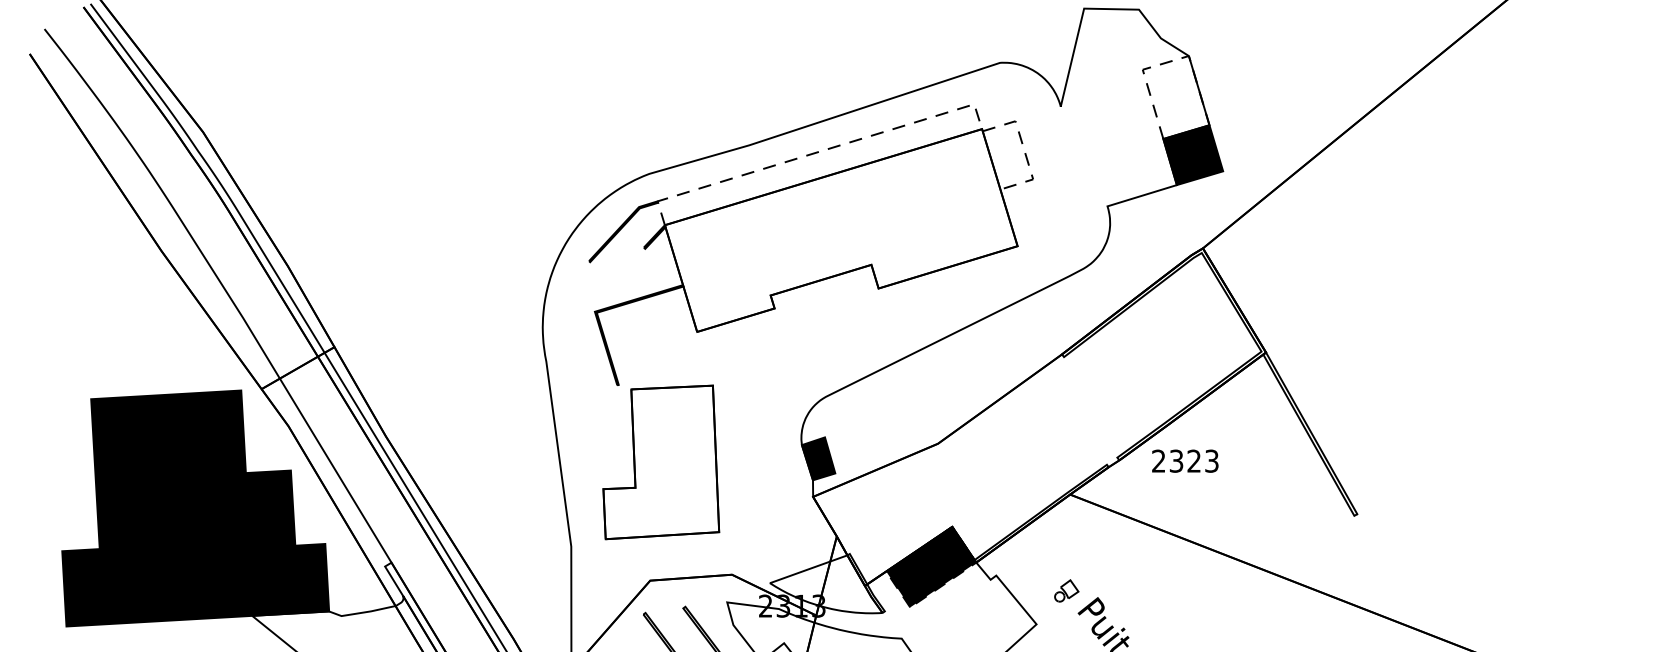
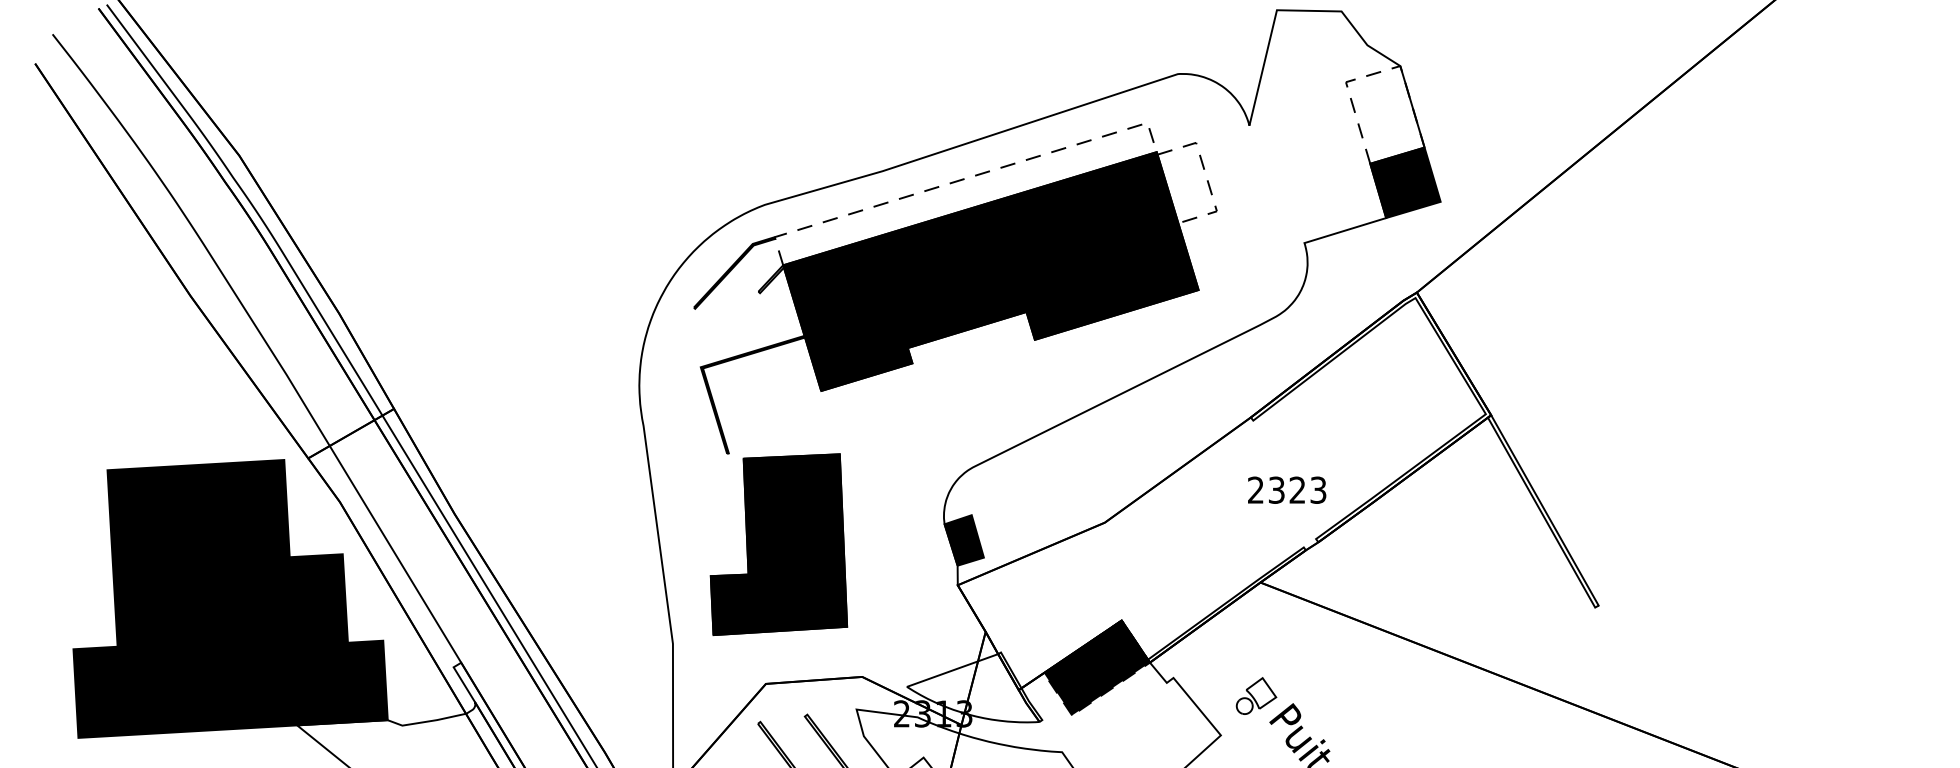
fill: (840, 230) -> (990, 271), added
text: (1185, 460) -> (1287, 489), moved
fill: (660, 462) -> (778, 544), added
part: (1066, 590) -> (1256, 695), size x1.43

